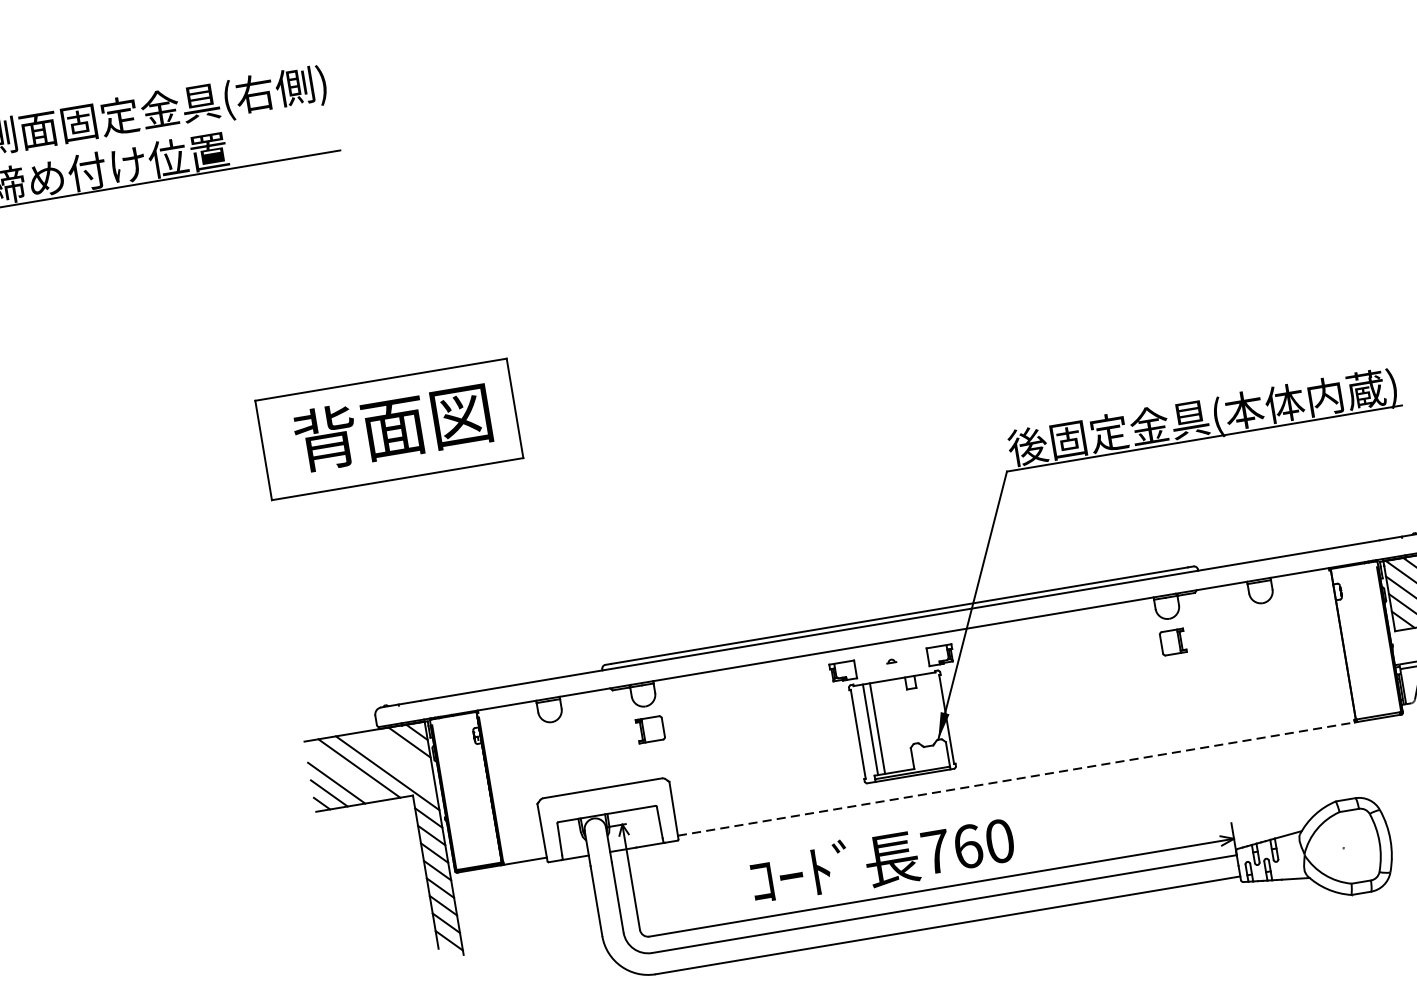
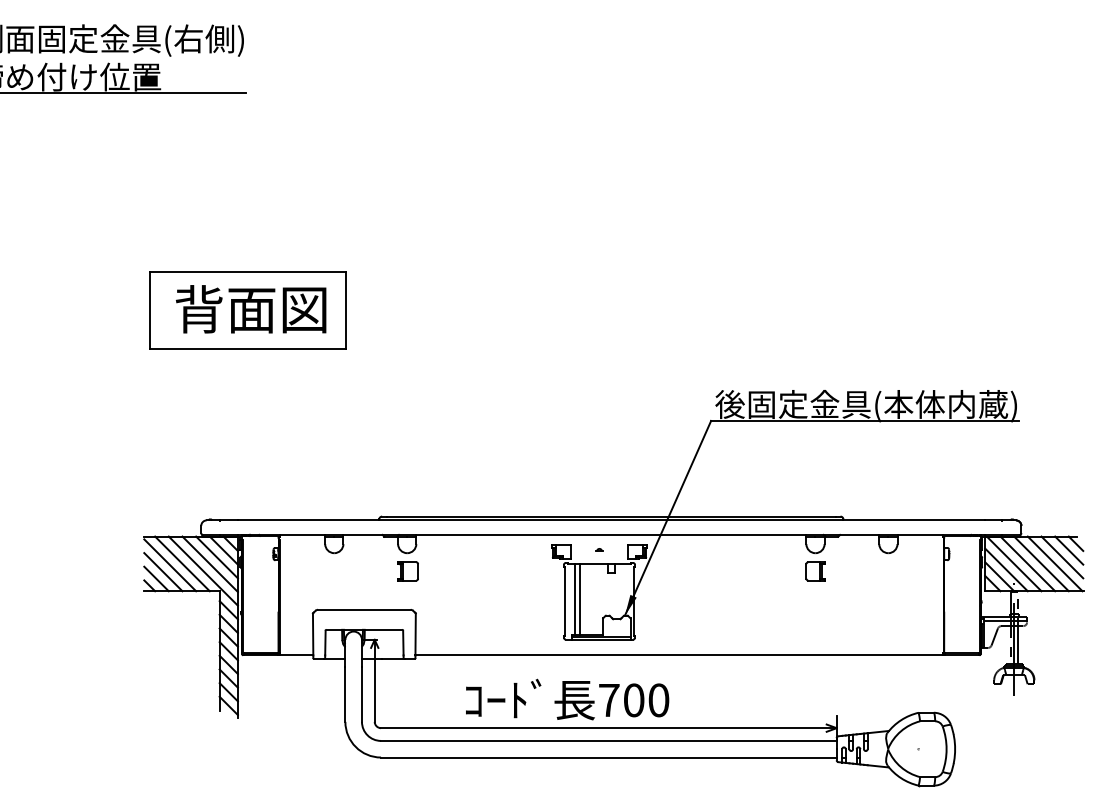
line: (401, 752) -> (216, 557), added
line: (394, 763) -> (209, 564), added
line: (344, 773) -> (170, 565), added
line: (1016, 779) -> (679, 655), dashed -> solid
text: (968, 846) -> (634, 700), 760 -> 700

